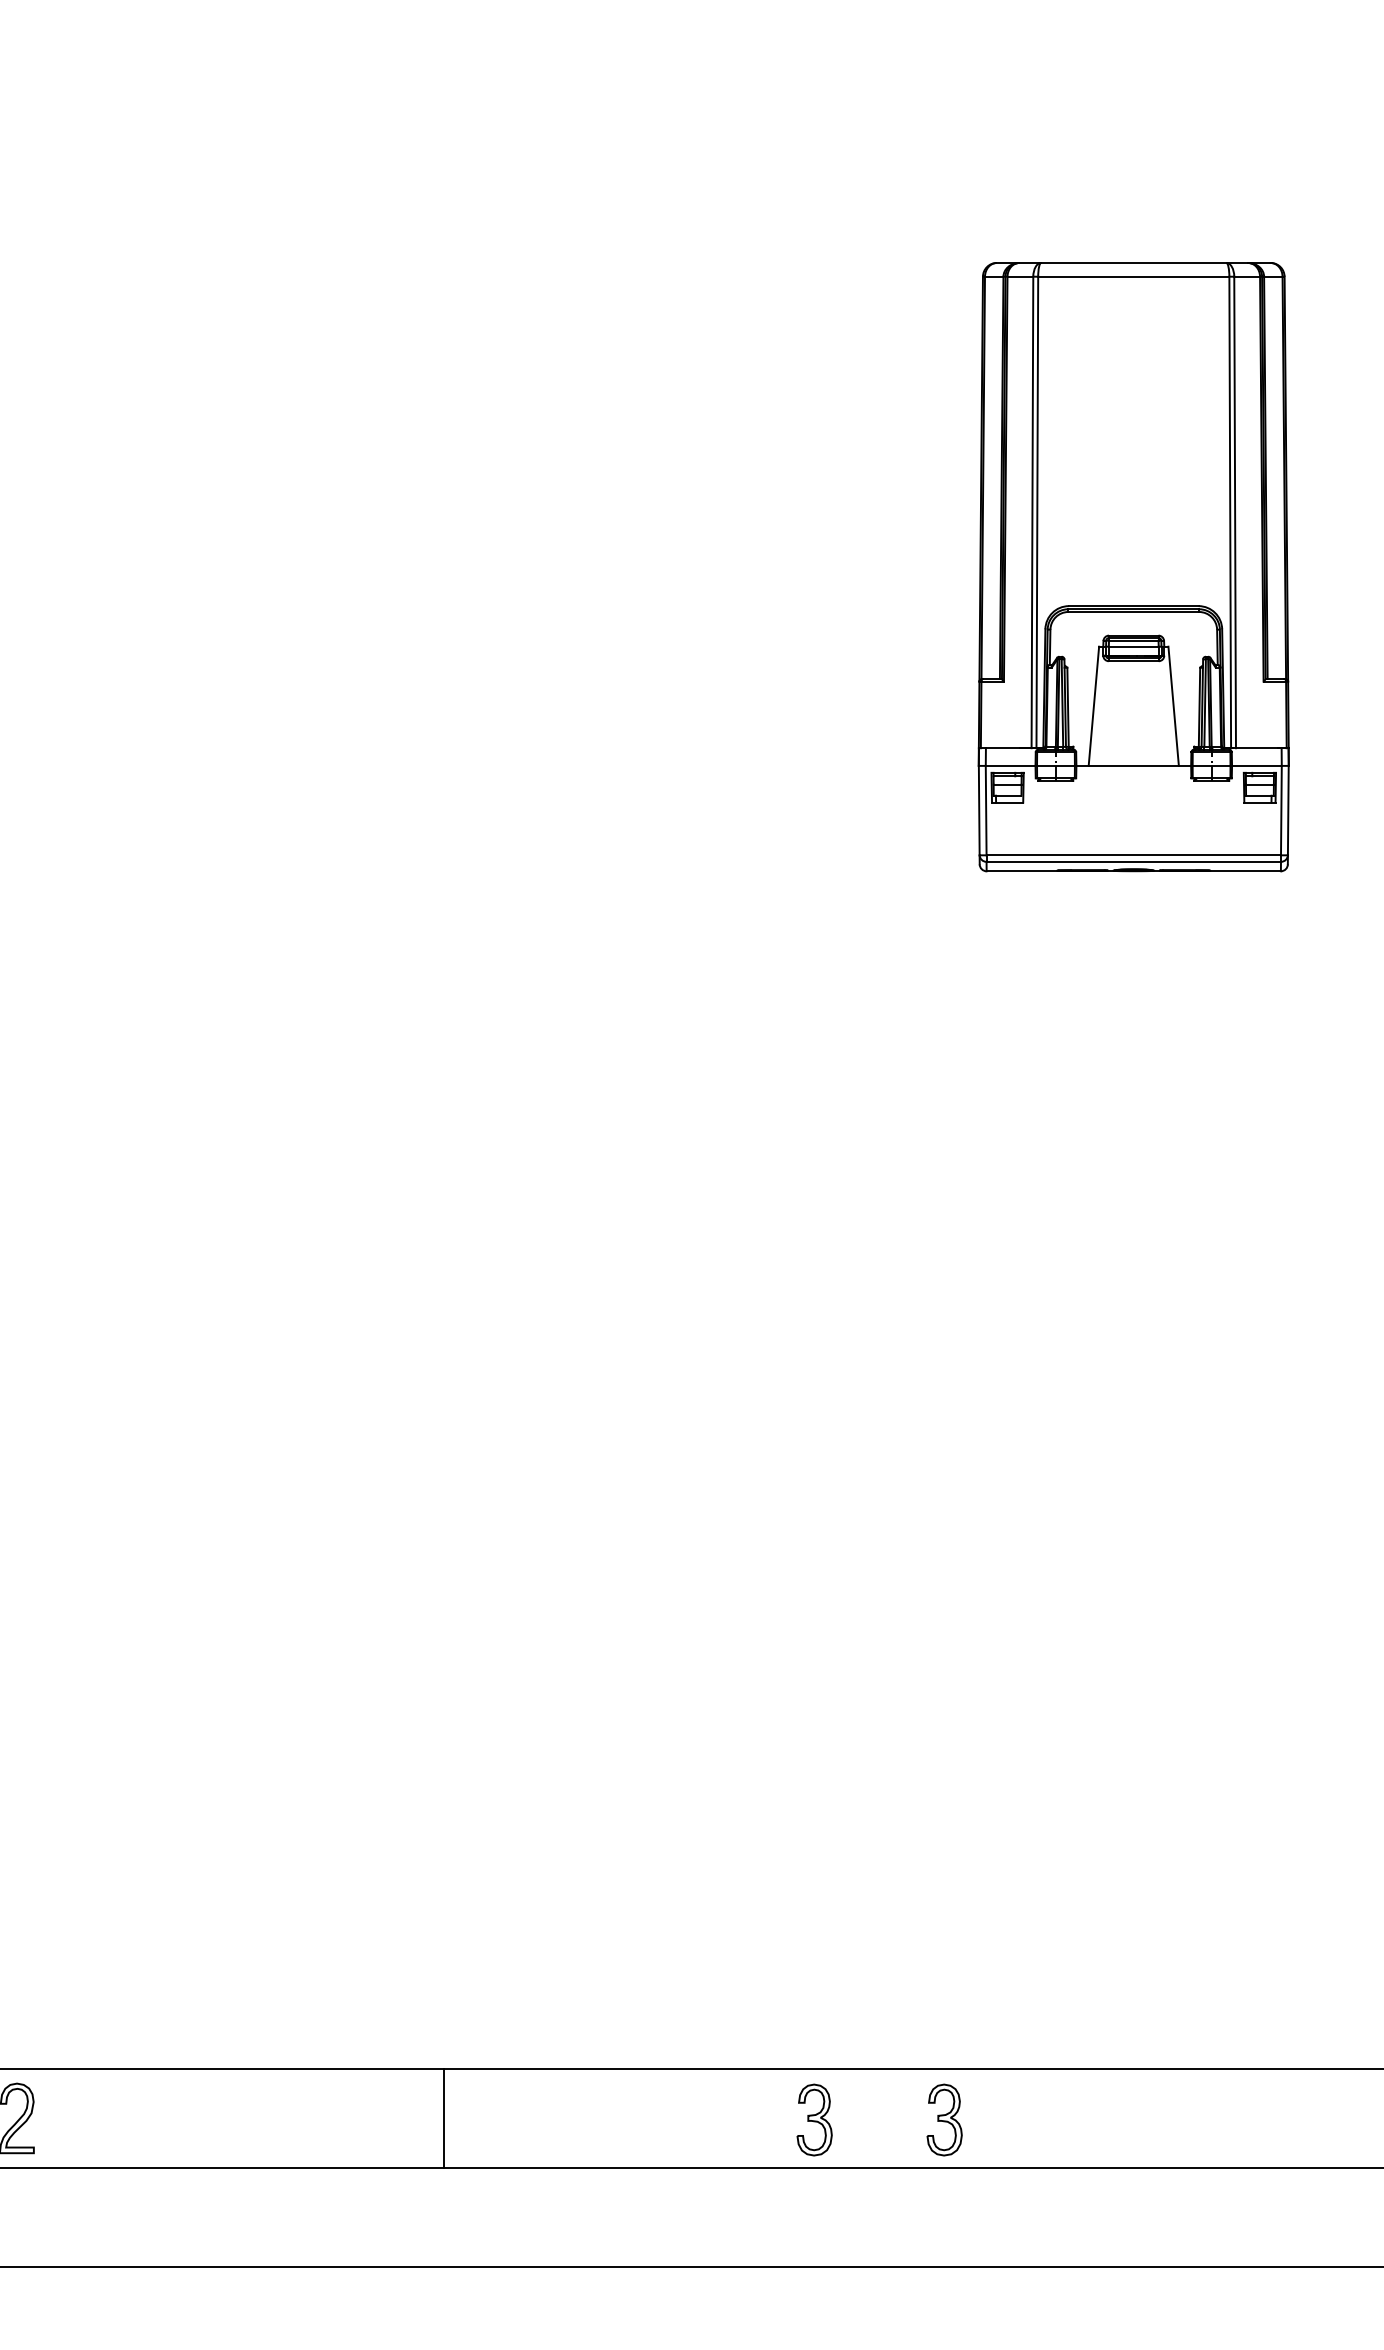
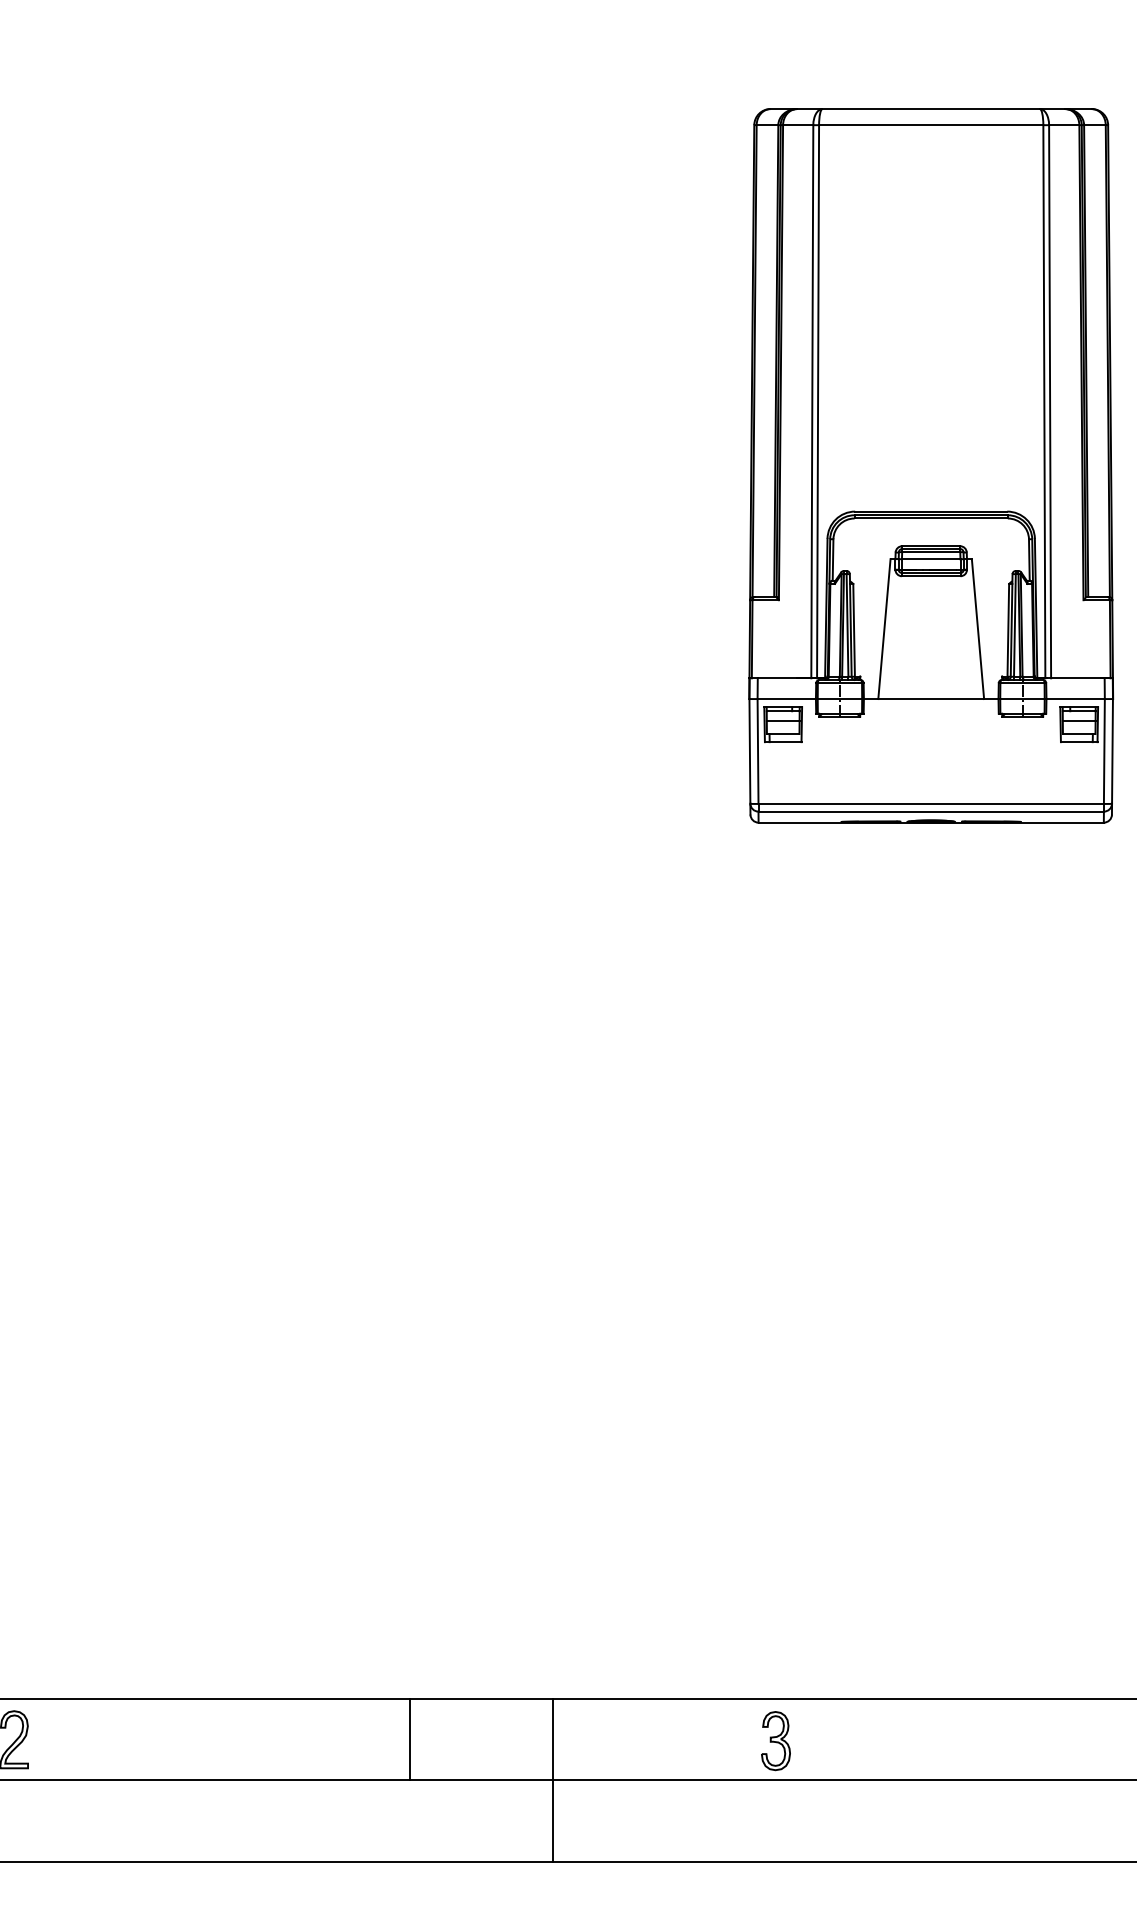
part: (1133, 566) -> (931, 465), size x1.43
line: (444, 2118) -> (410, 1739), moved
part: (814, 2119) -> (669, 1740), removed
line: (672, 2168) -> (552, 1780), added

